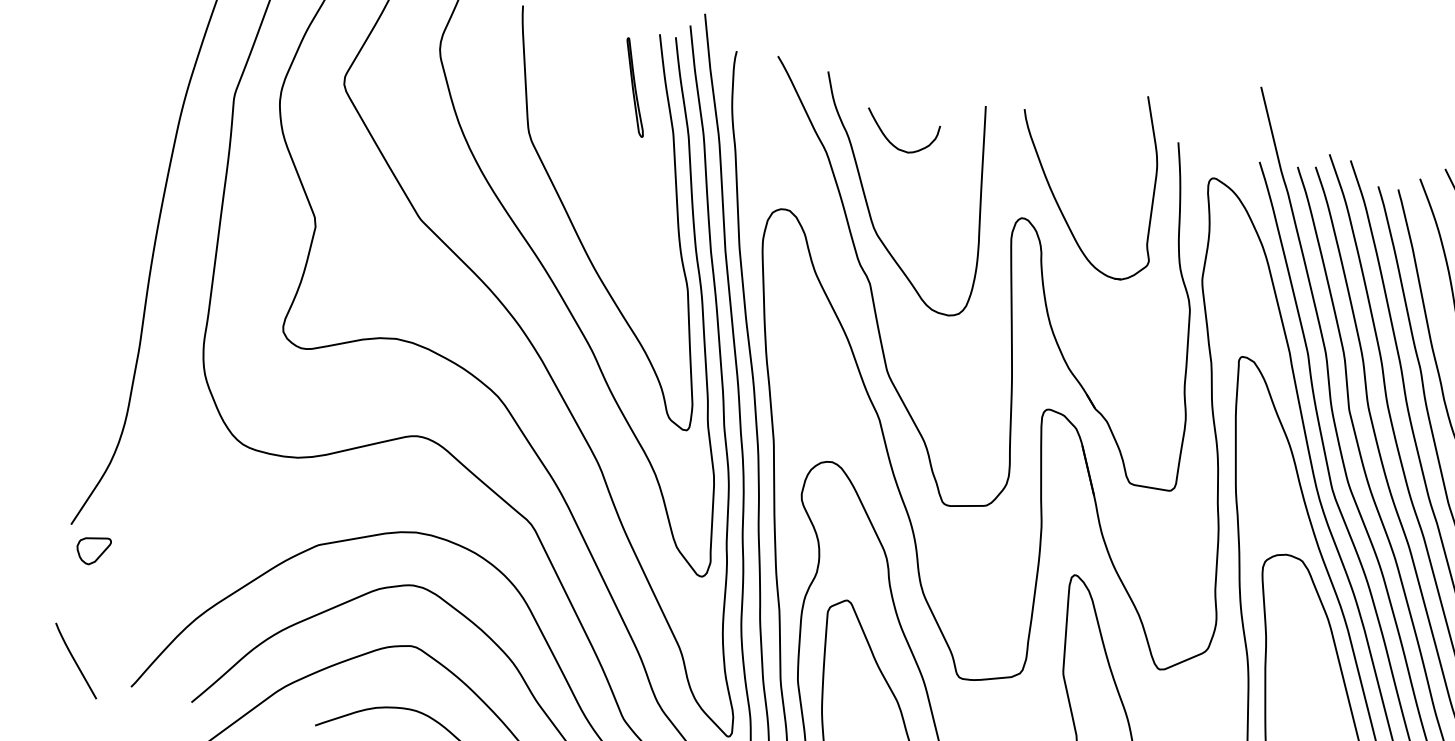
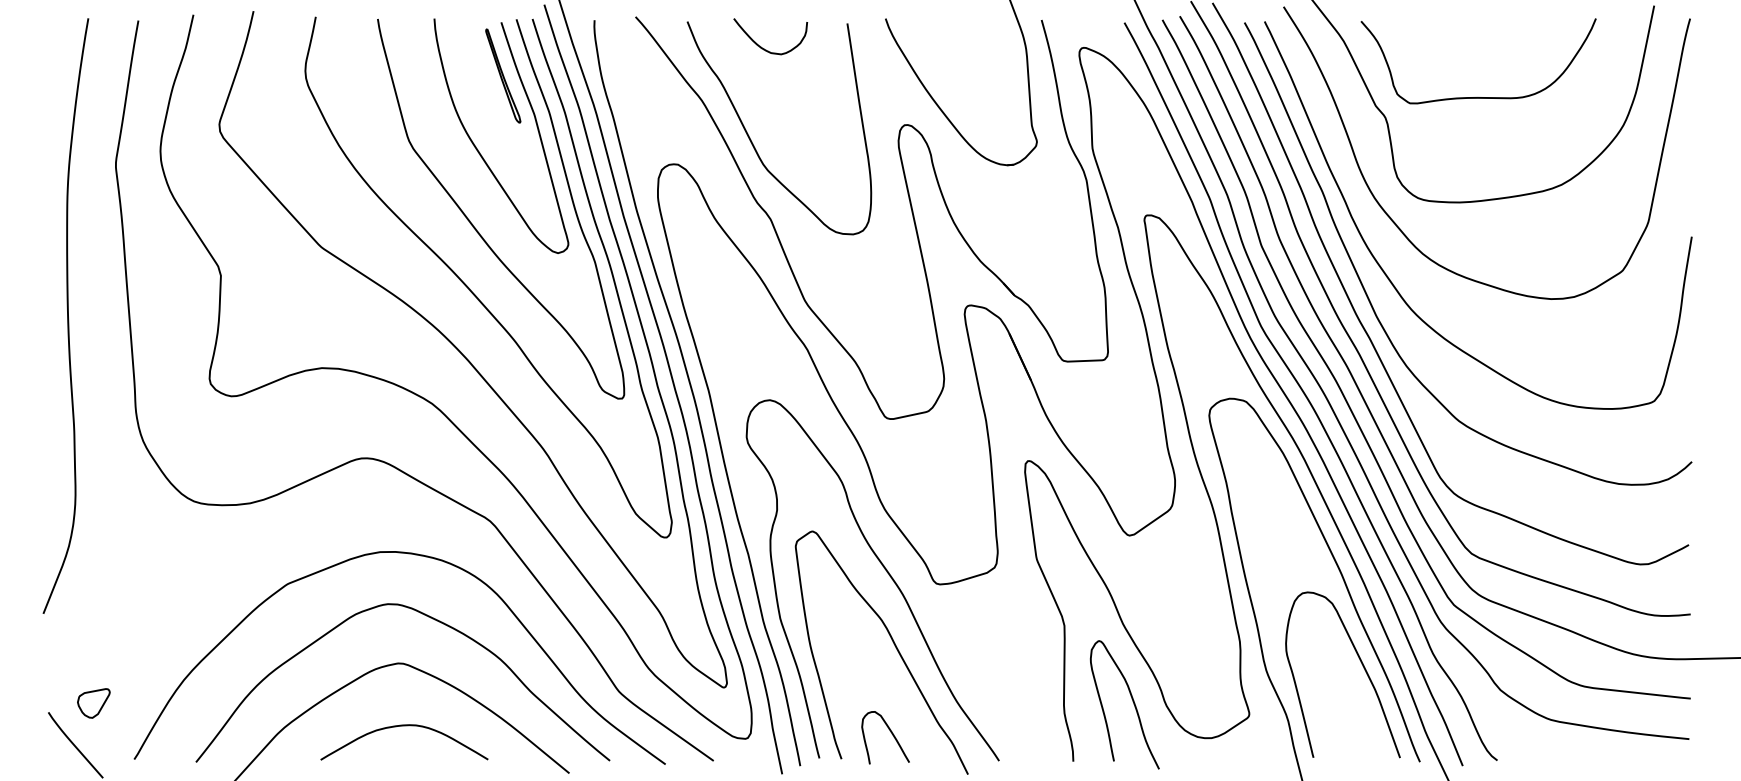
curve: (892, 143) -> (764, 48), moved
curve: (595, 155) -> (478, 149), added
part: (92, 550) -> (93, 703), moved

